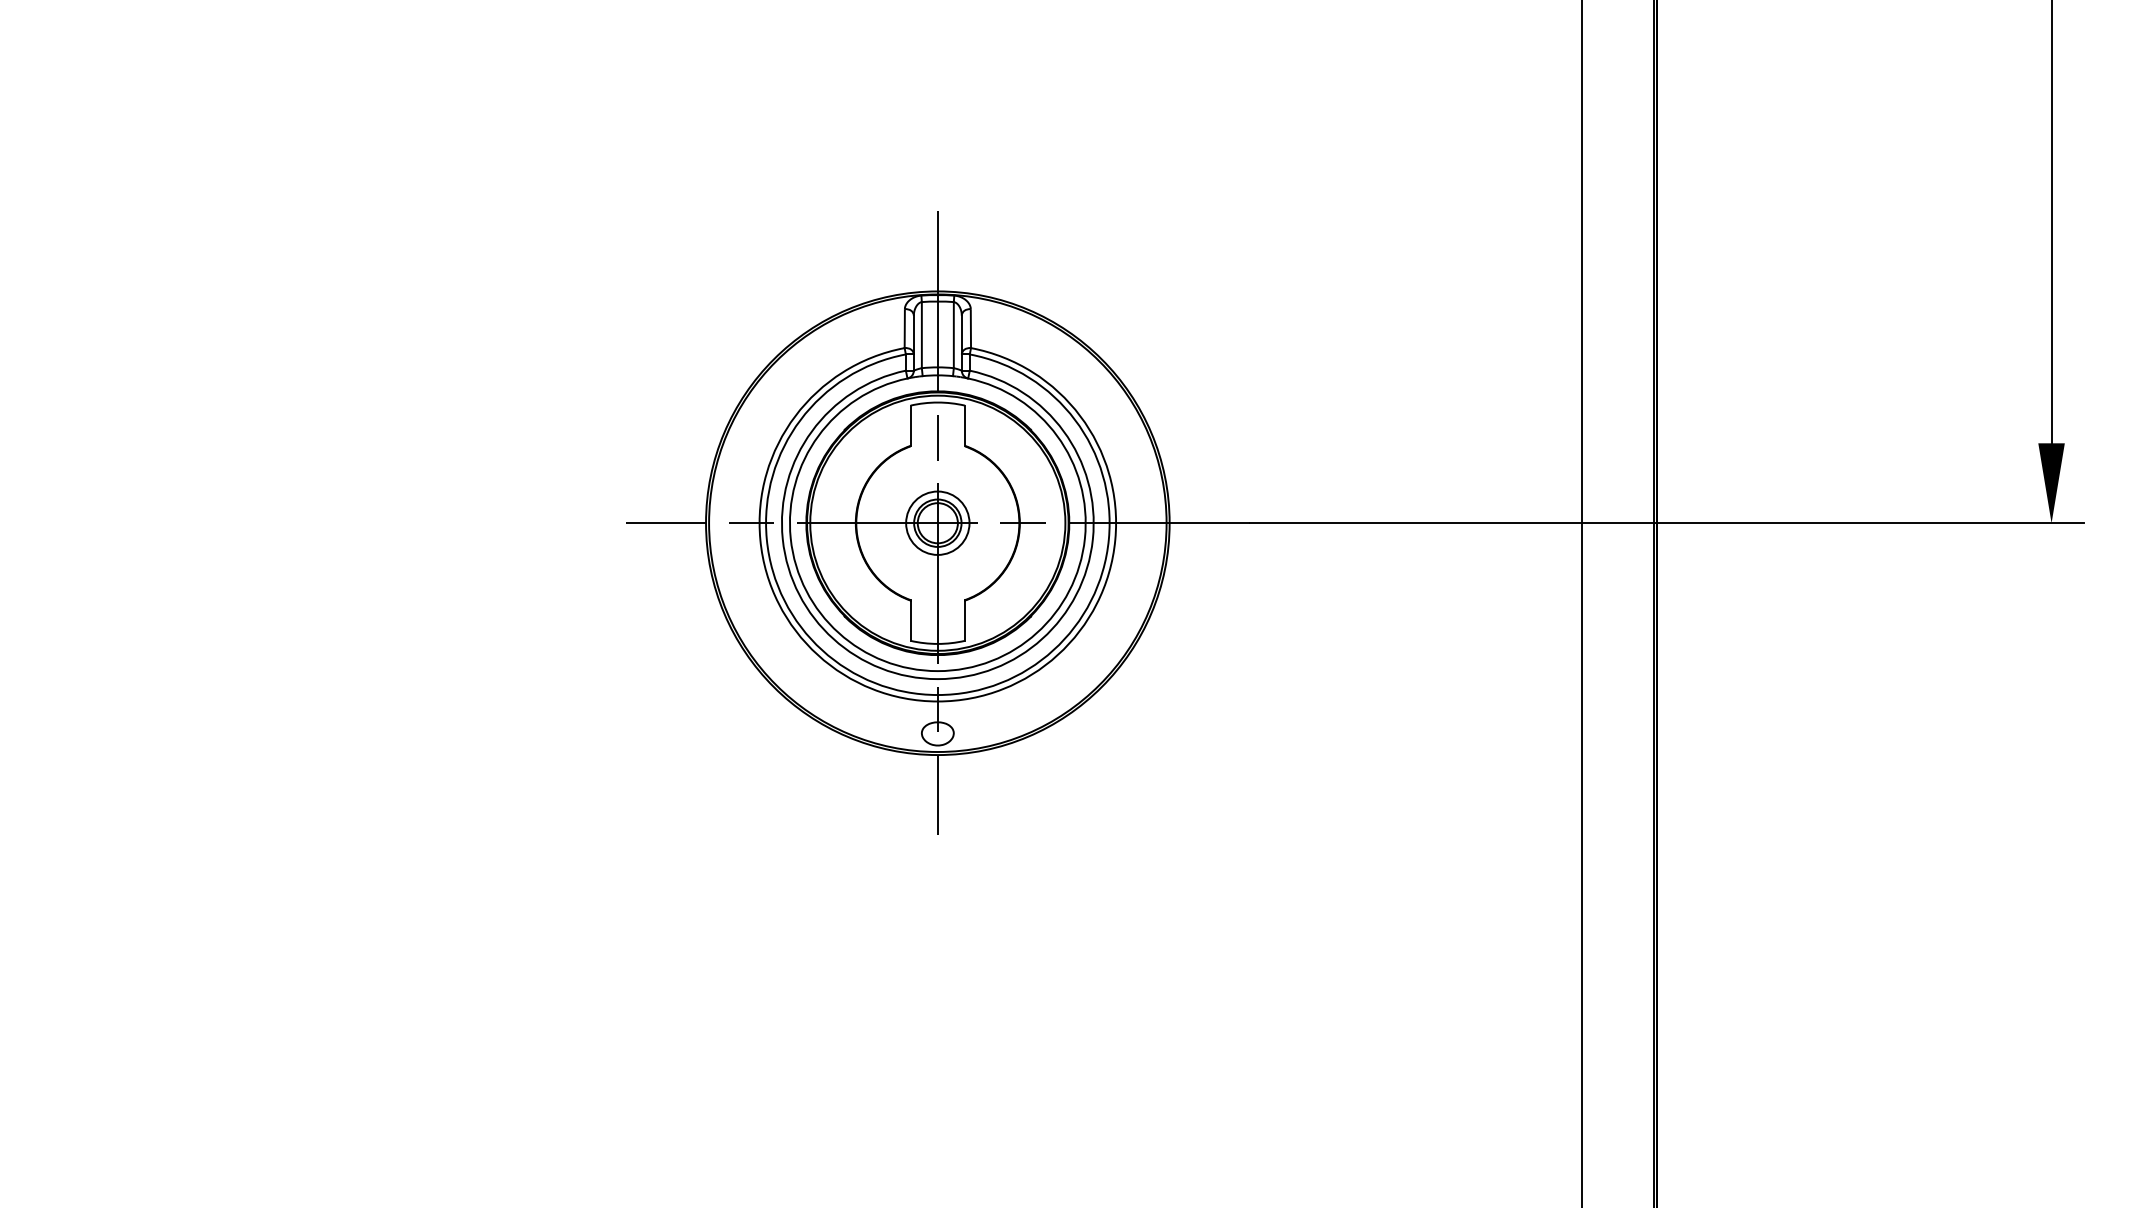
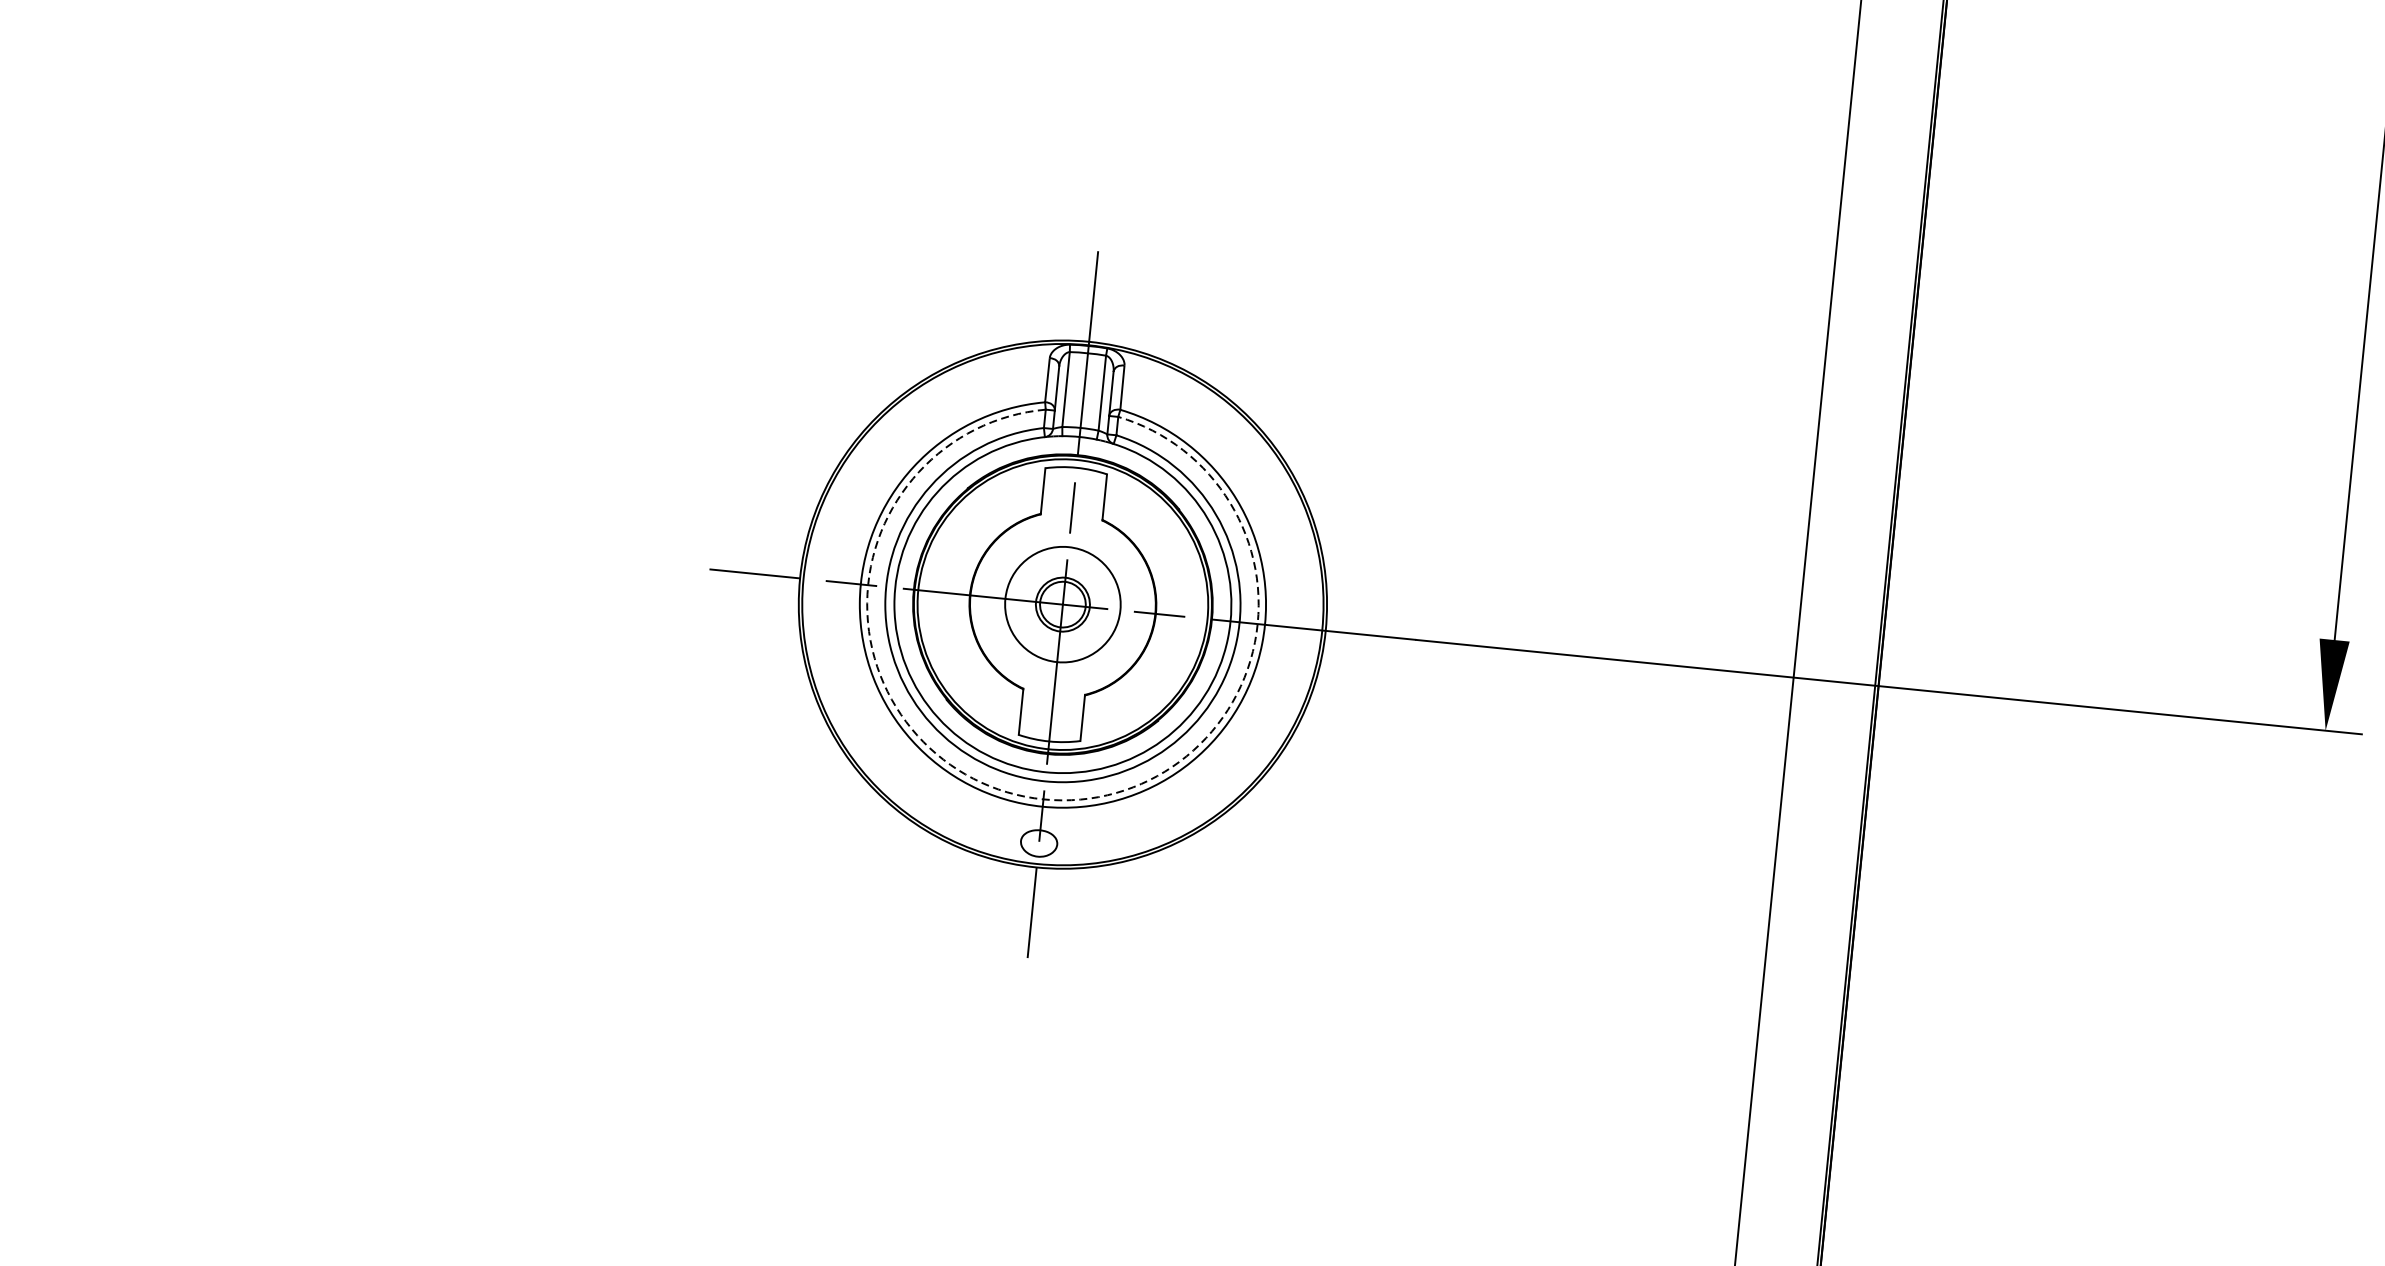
circle: (937, 522) -> (1062, 603), size x1.6
arc: (937, 695) -> (1043, 799), solid -> dashed

